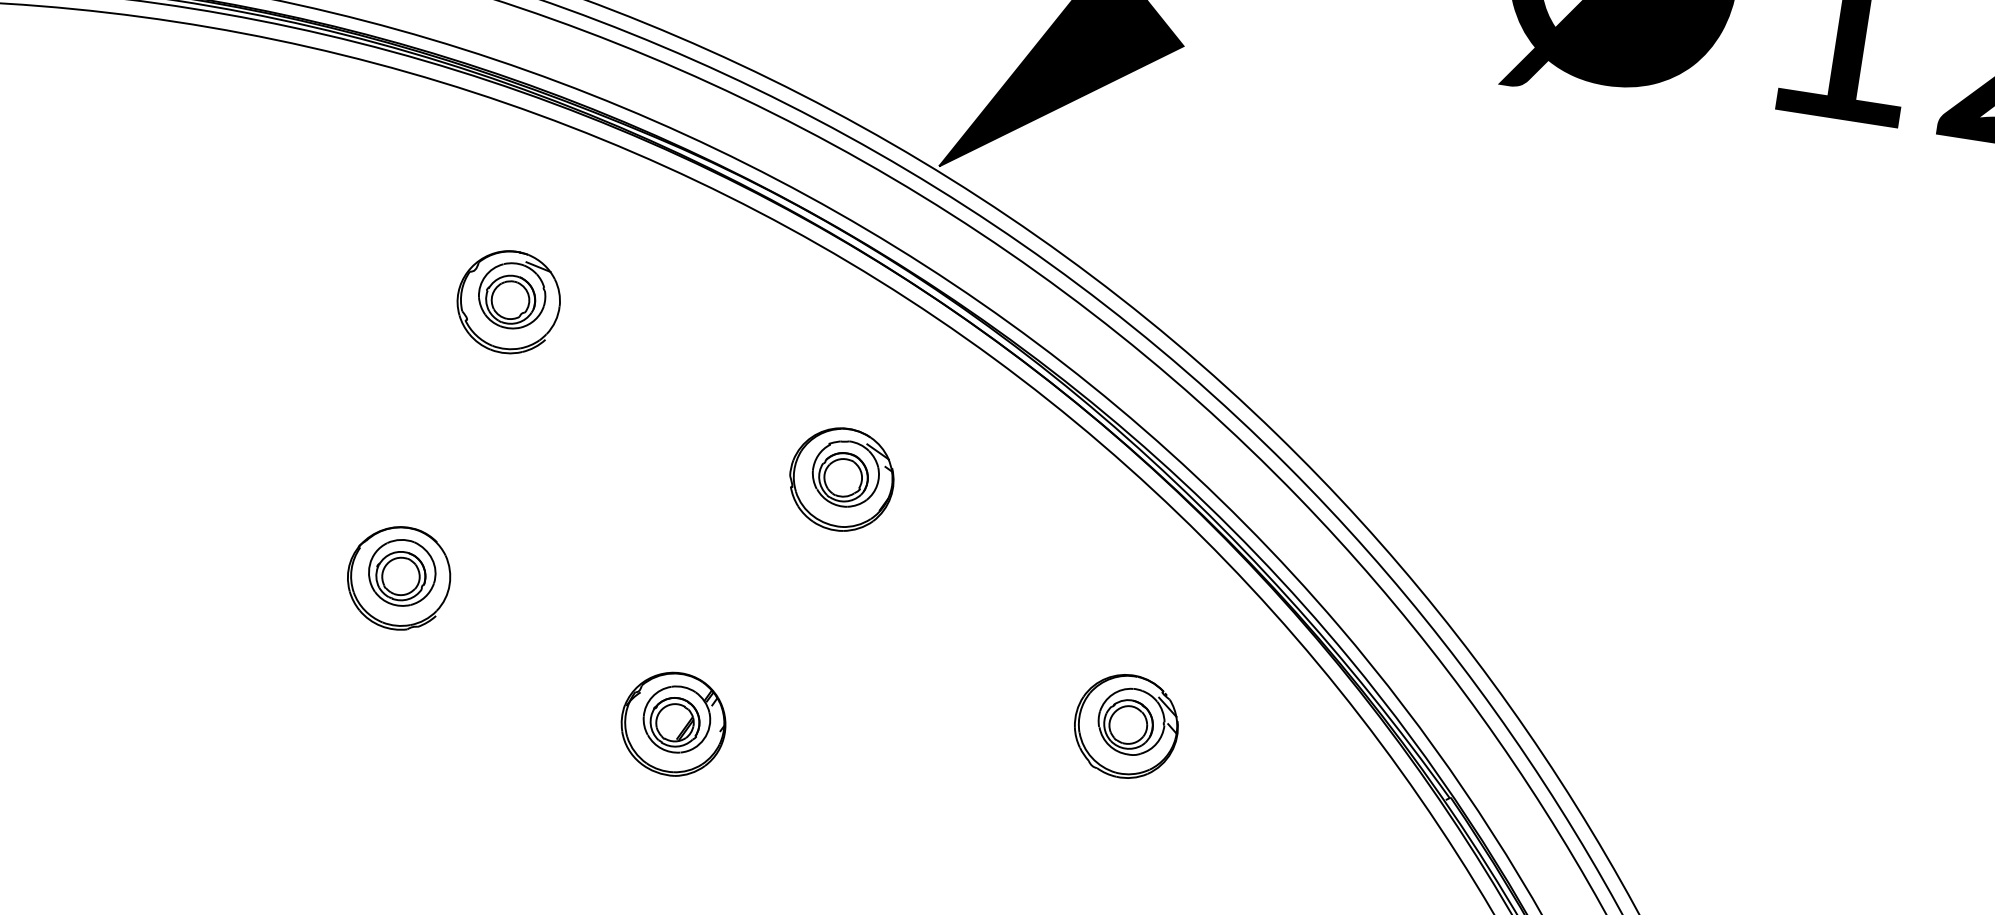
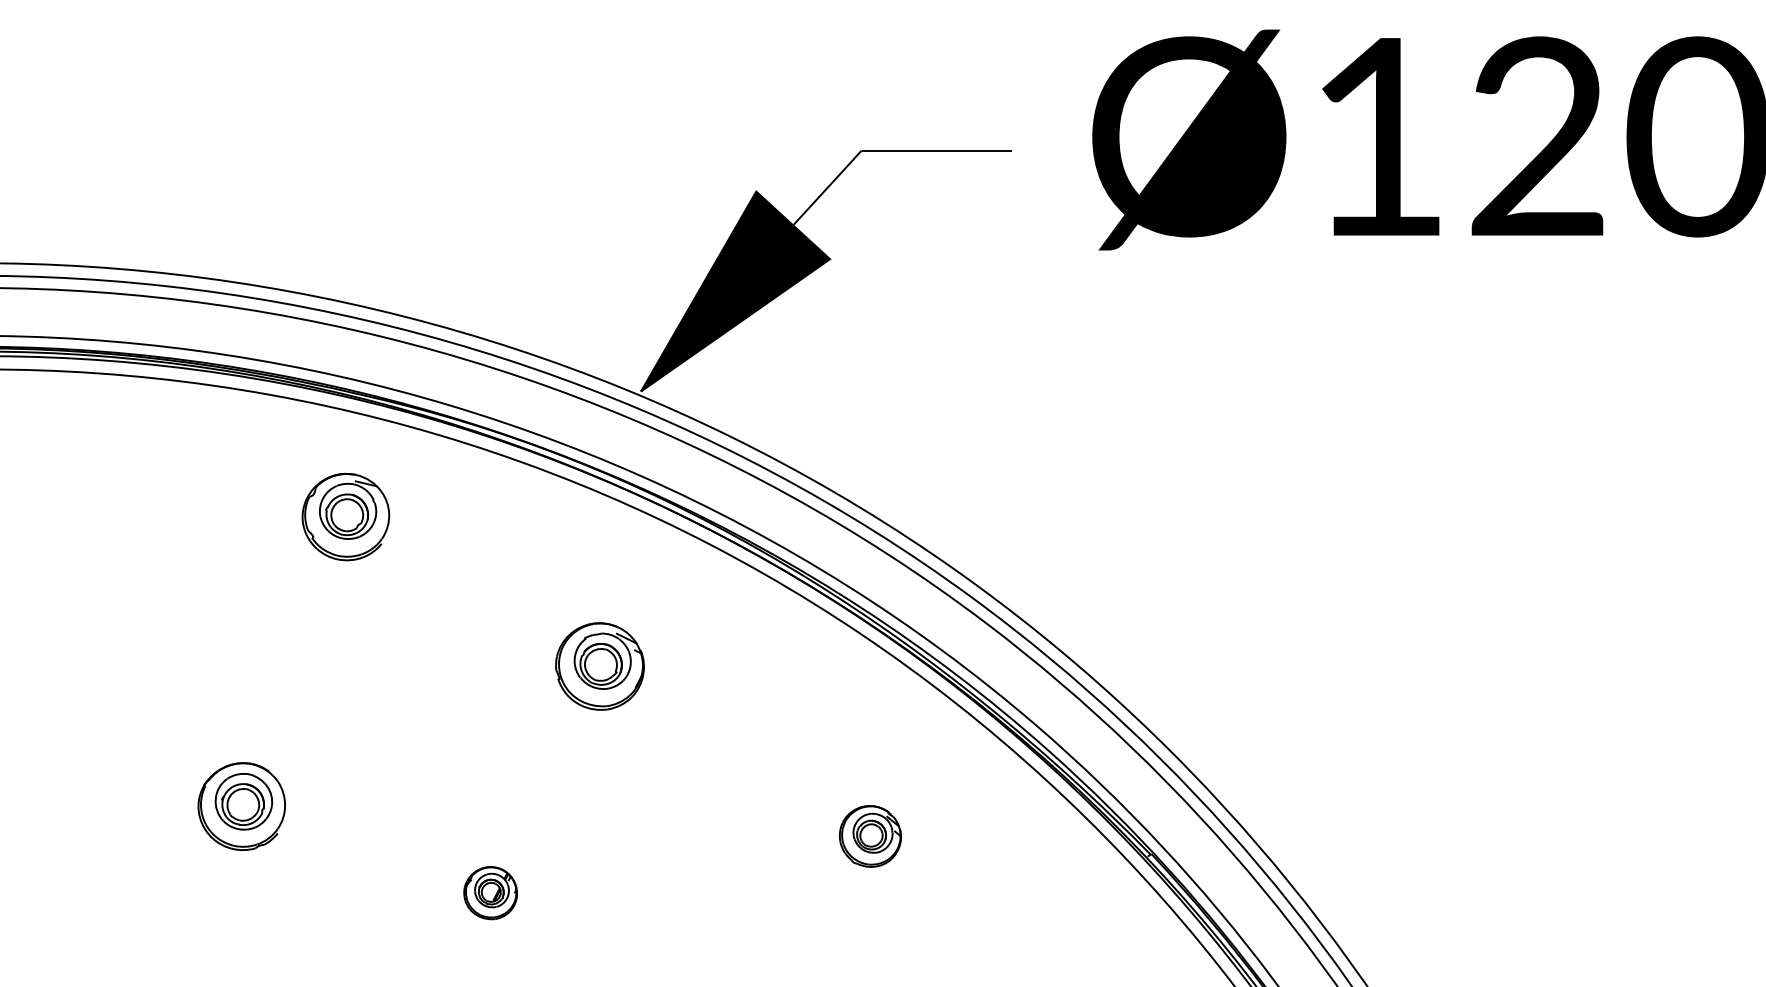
part: (508, 302) -> (345, 517), moved
part: (673, 723) -> (490, 892), size x0.6
part: (1126, 726) -> (870, 836), size x0.7

